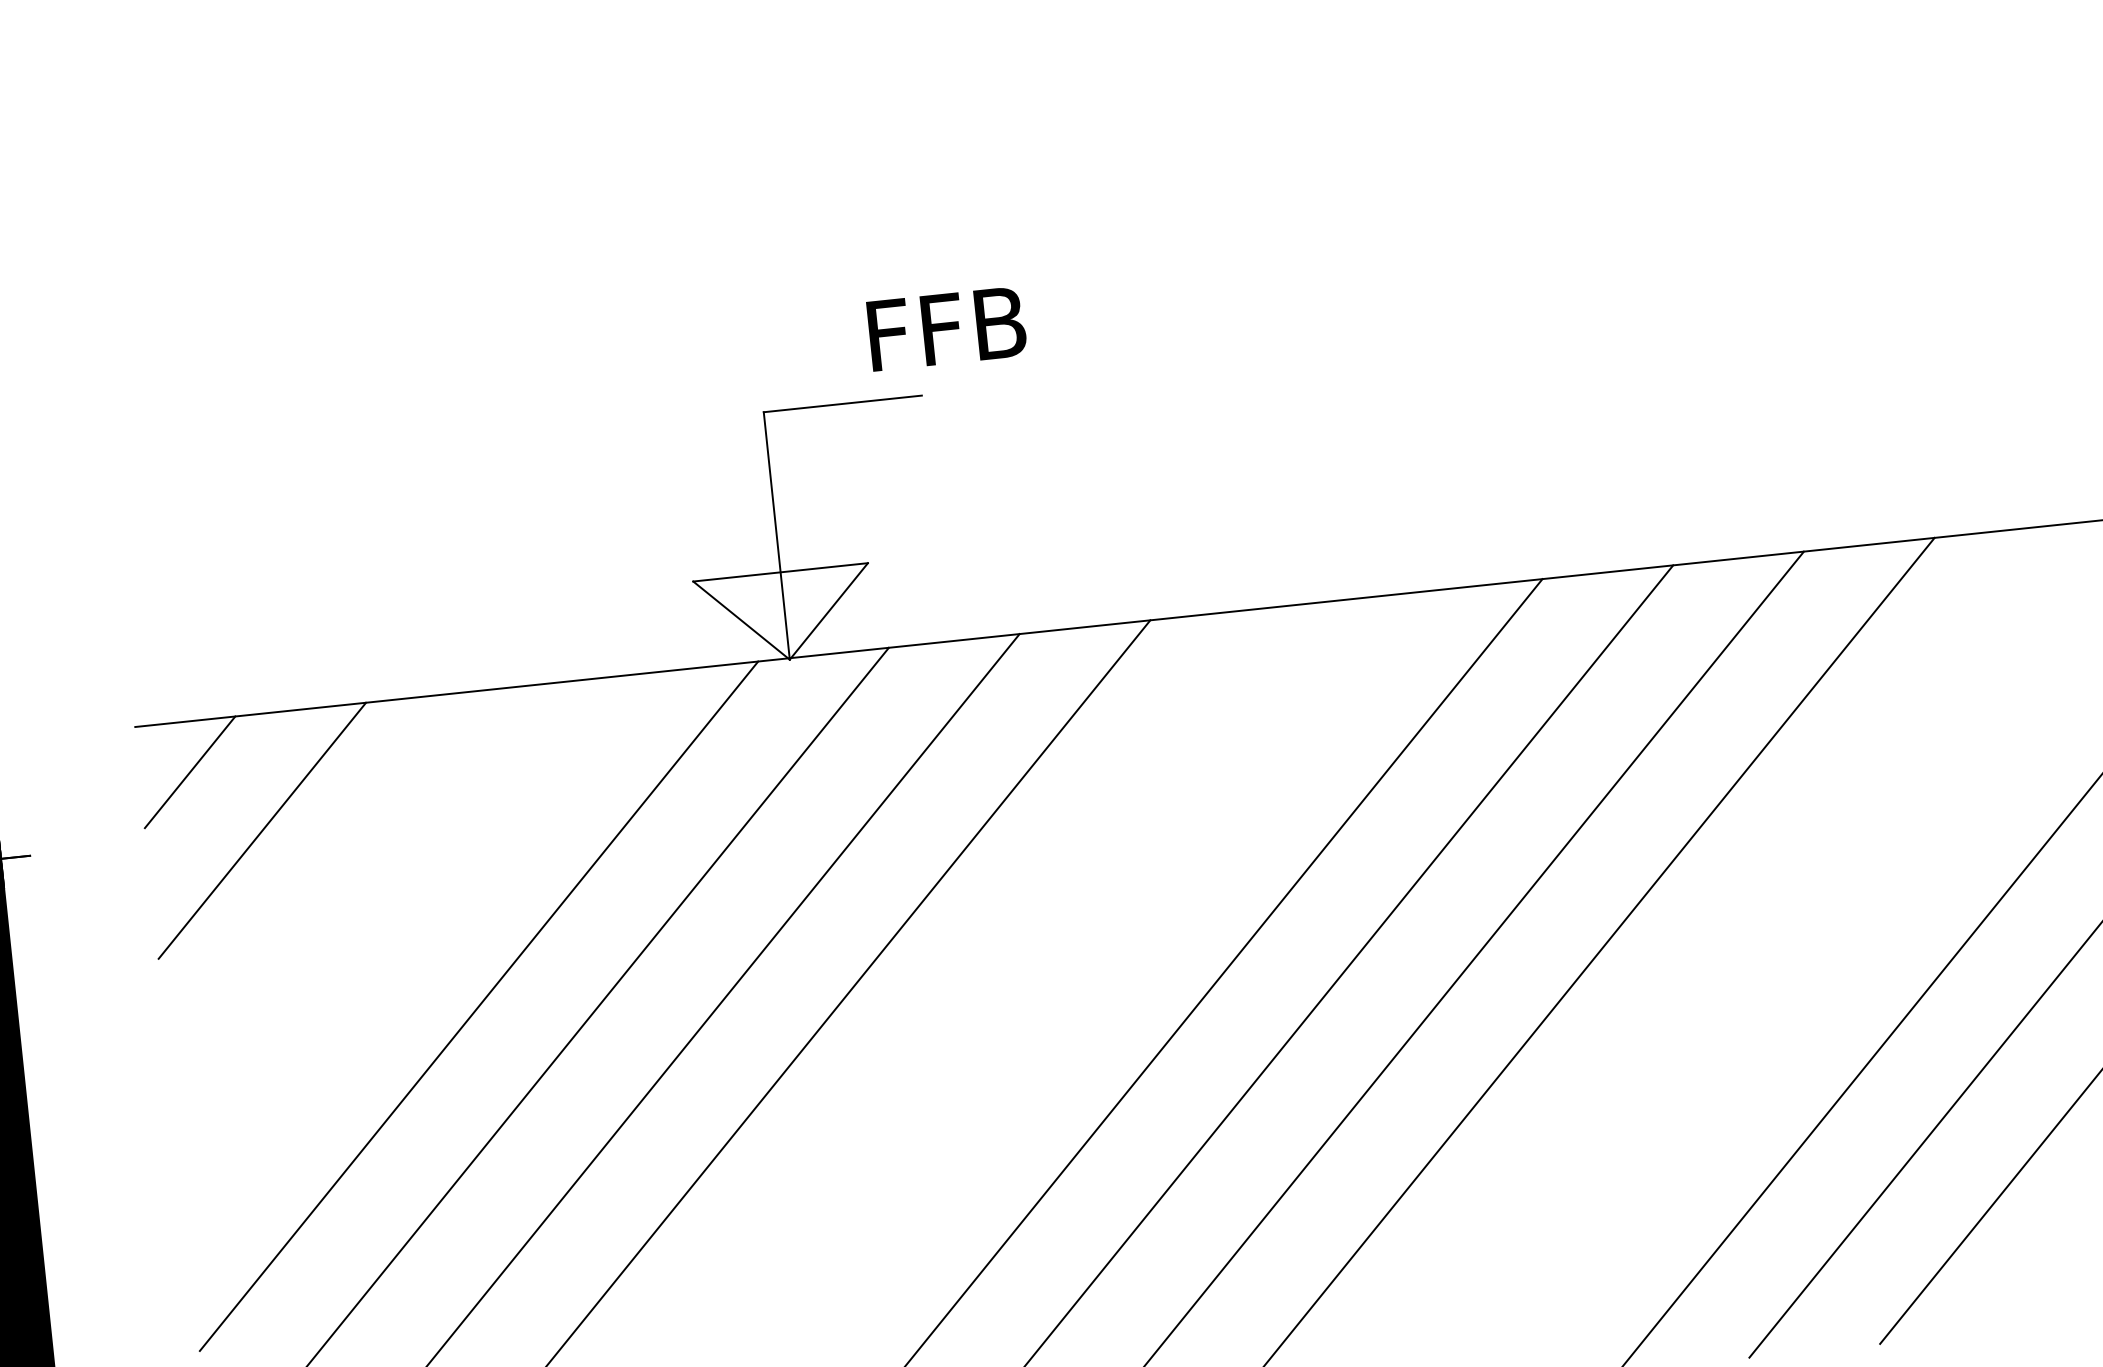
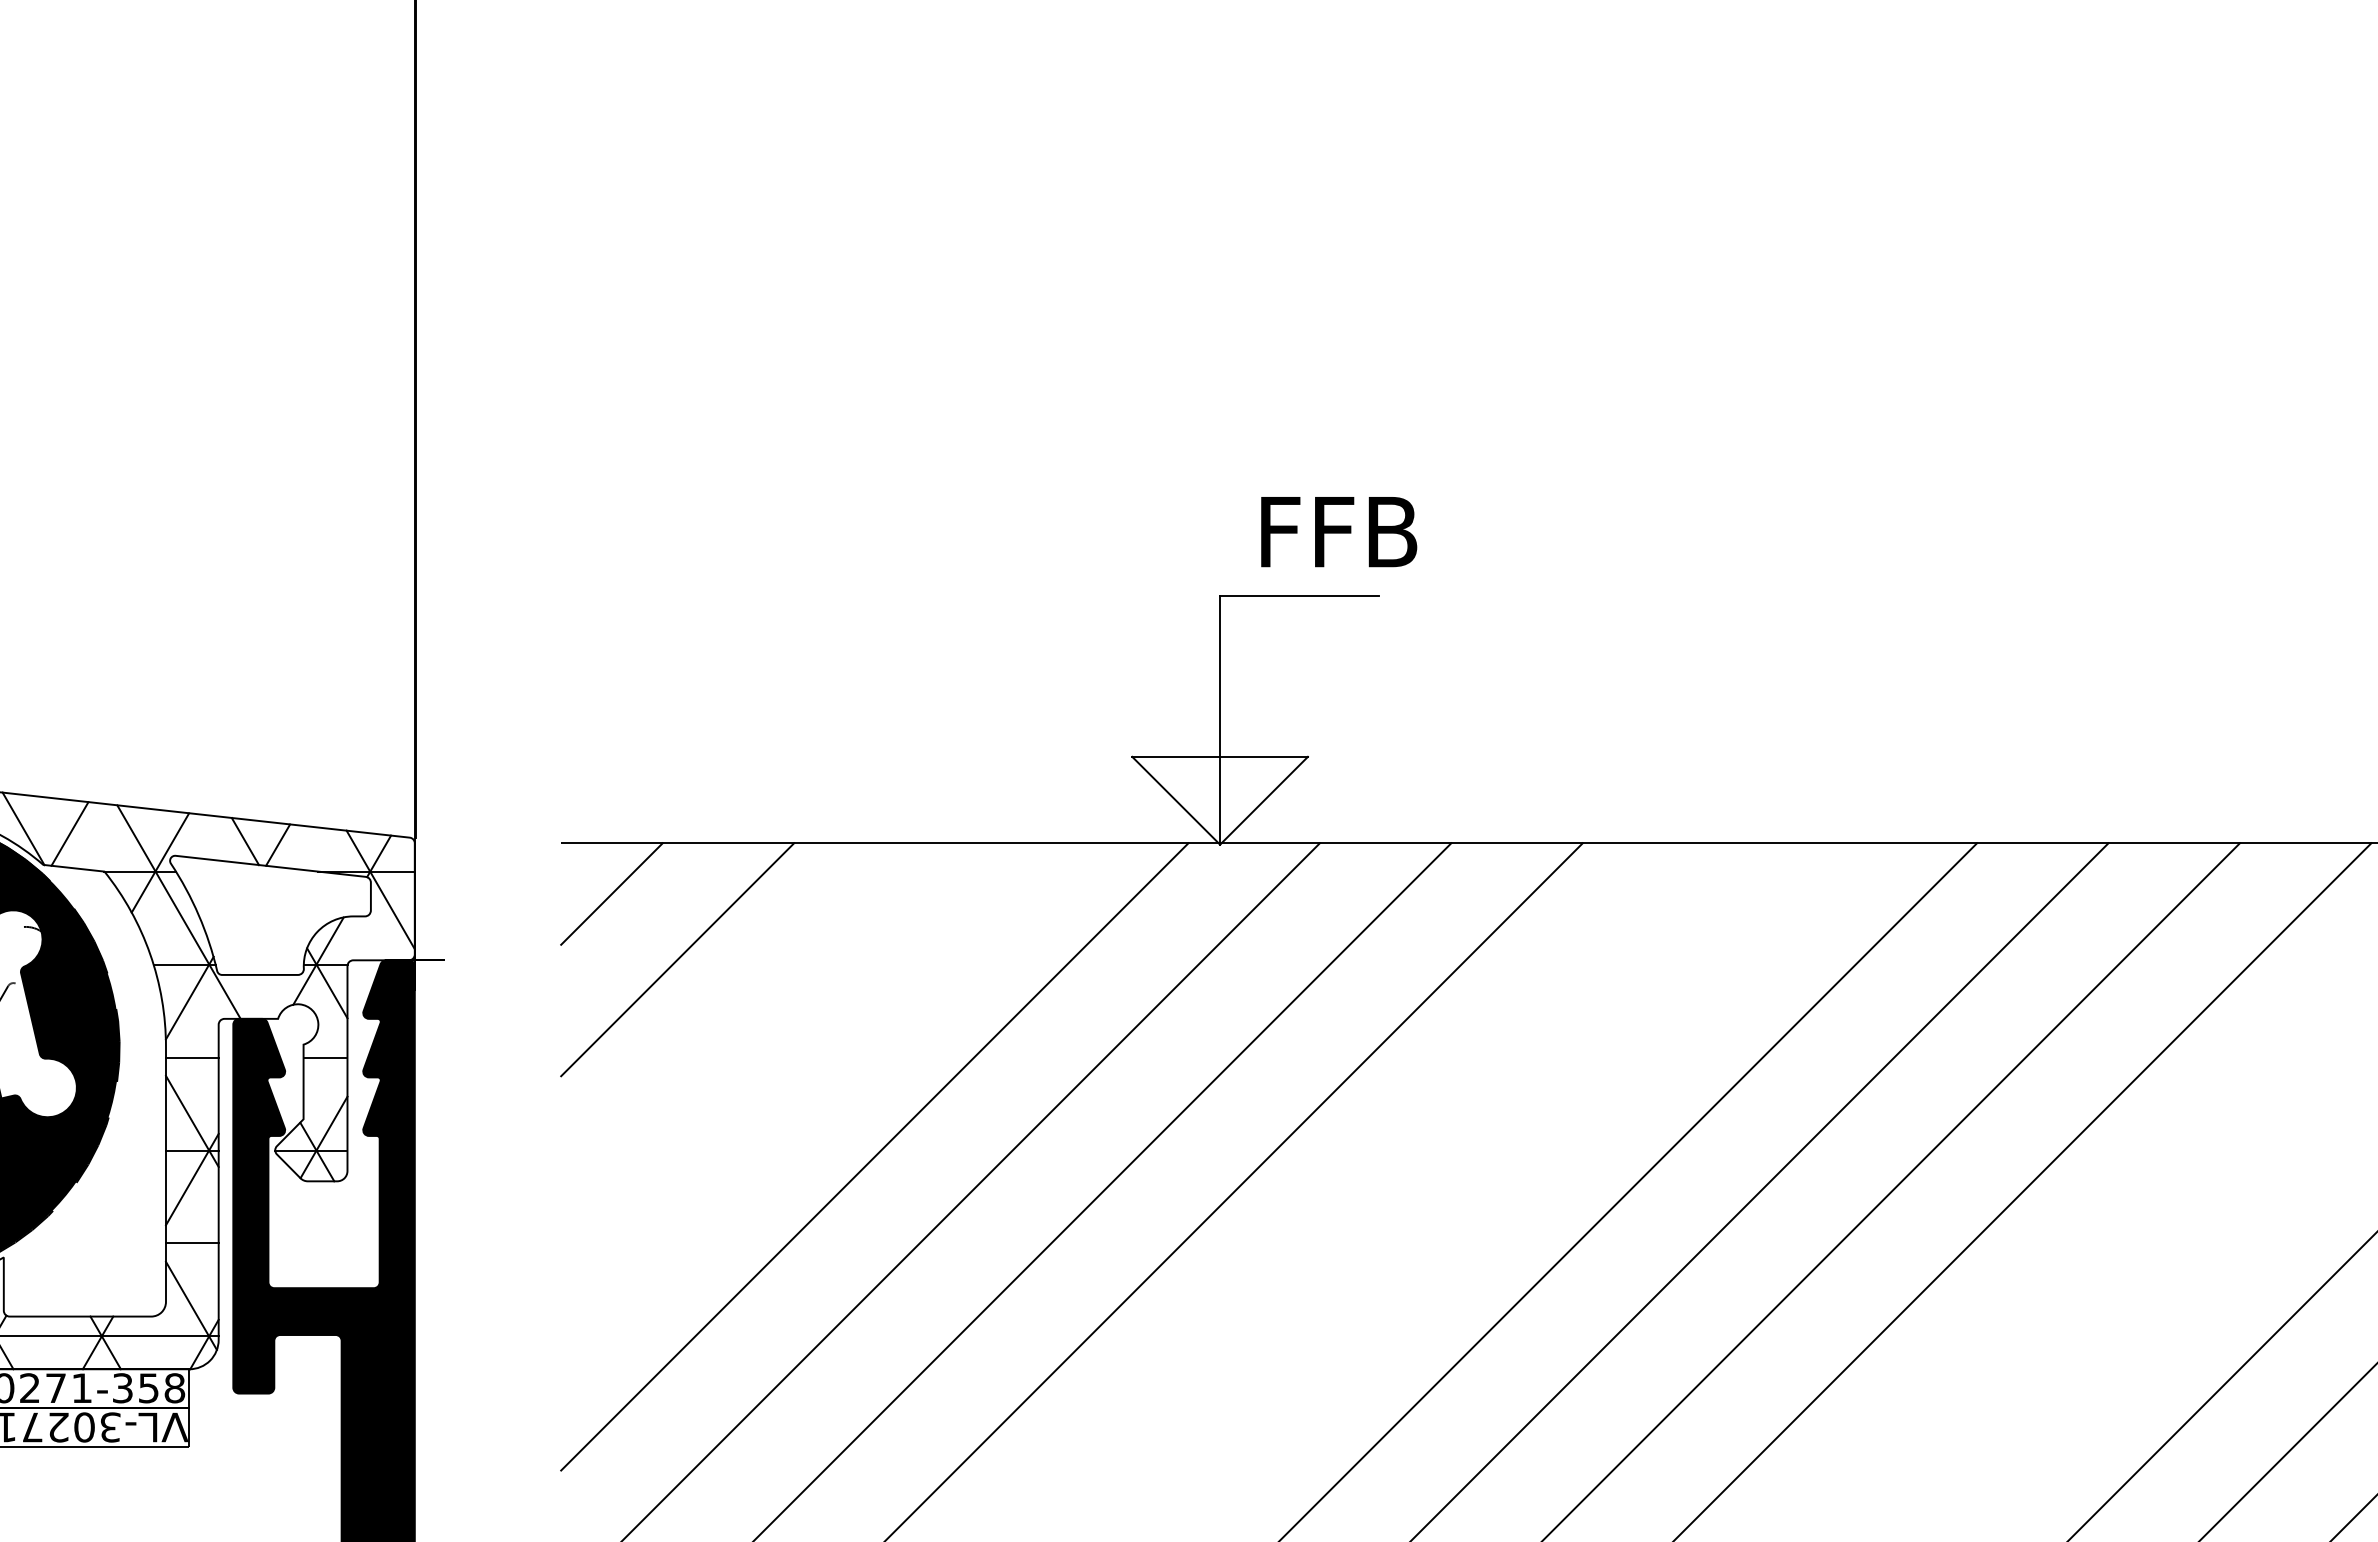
text: (947, 329) -> (1339, 532), moved

